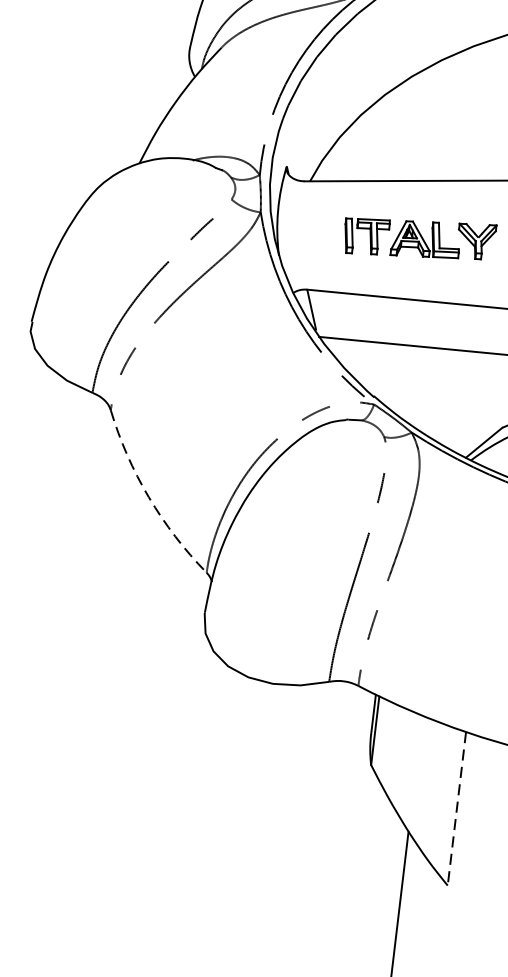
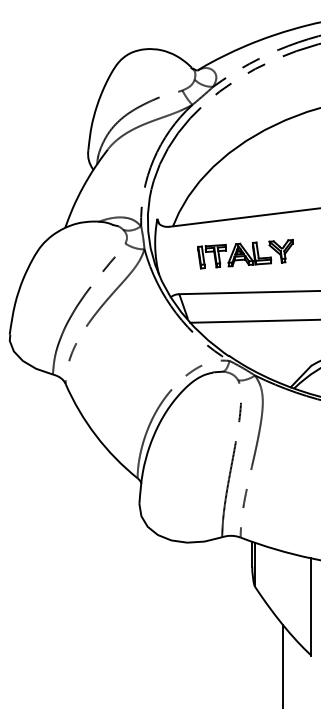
arc: (148, 497) -> (95, 435), dashed -> solid
line: (457, 808) -> (311, 606), dashed -> solid

